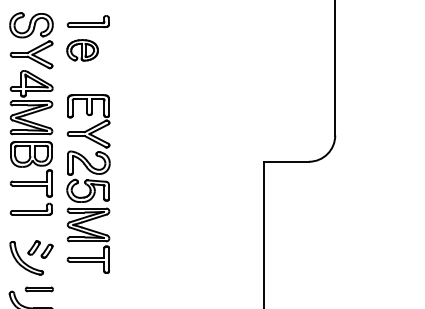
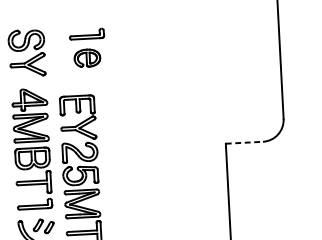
part: (87, 21) -> (86, 34), moved
part: (82, 50) -> (87, 58), moved
part: (31, 142) -> (32, 148), moved
line: (287, 161) -> (245, 142), solid -> dashed

